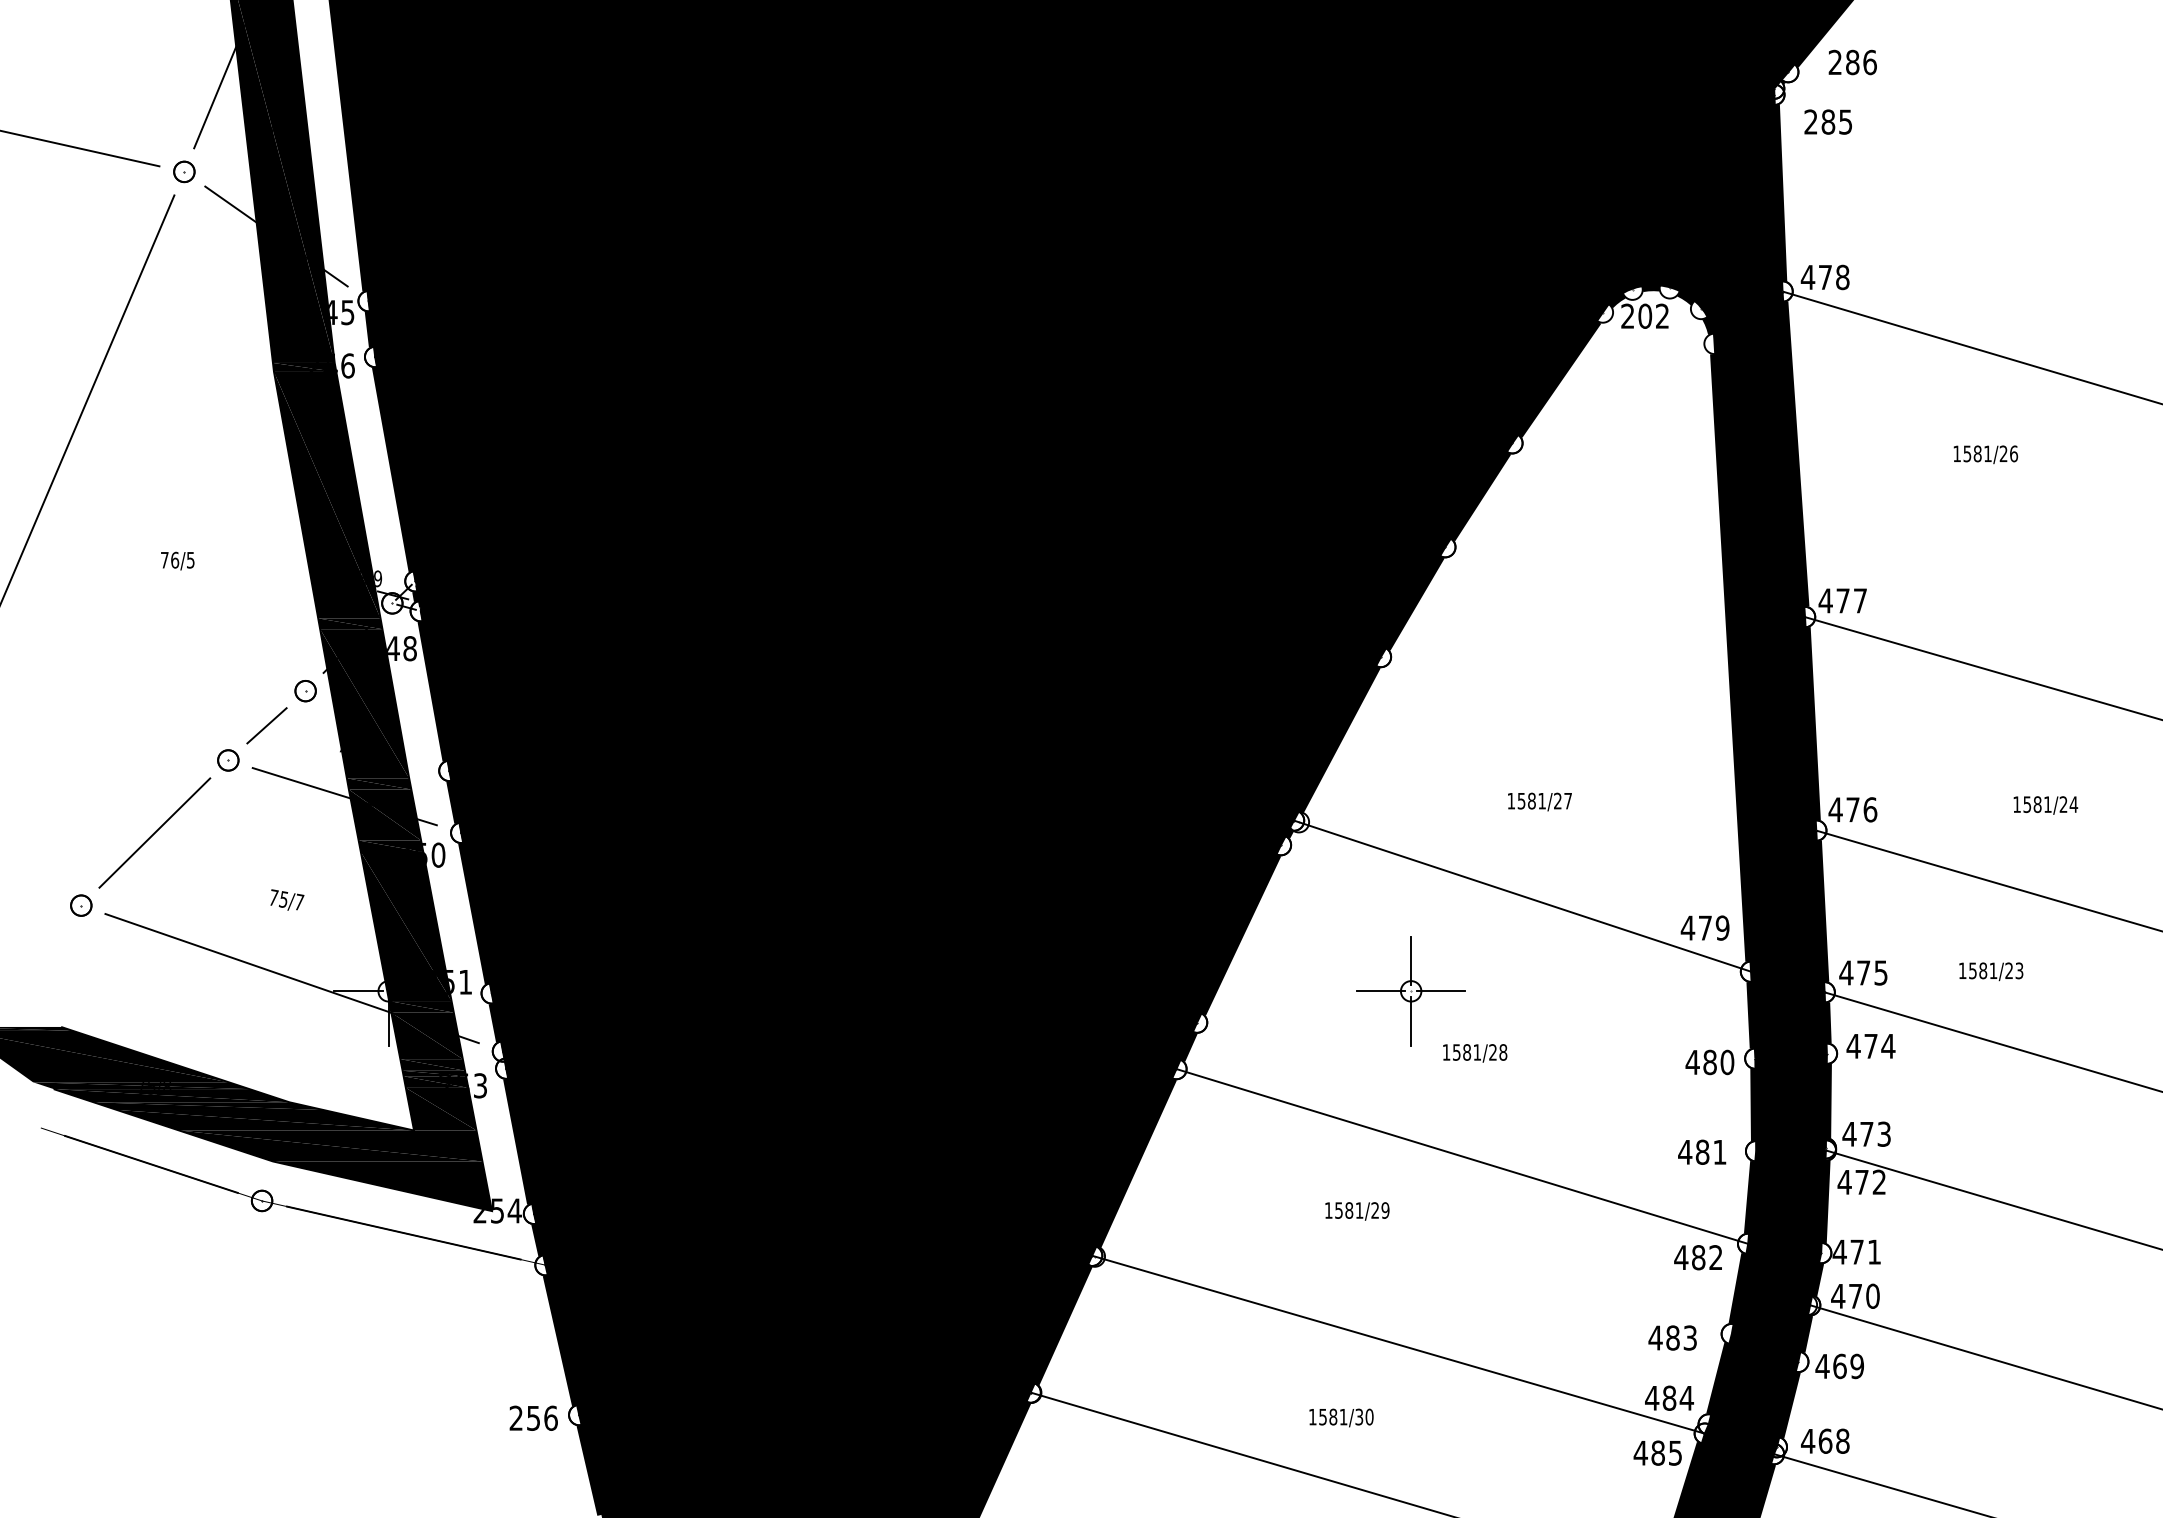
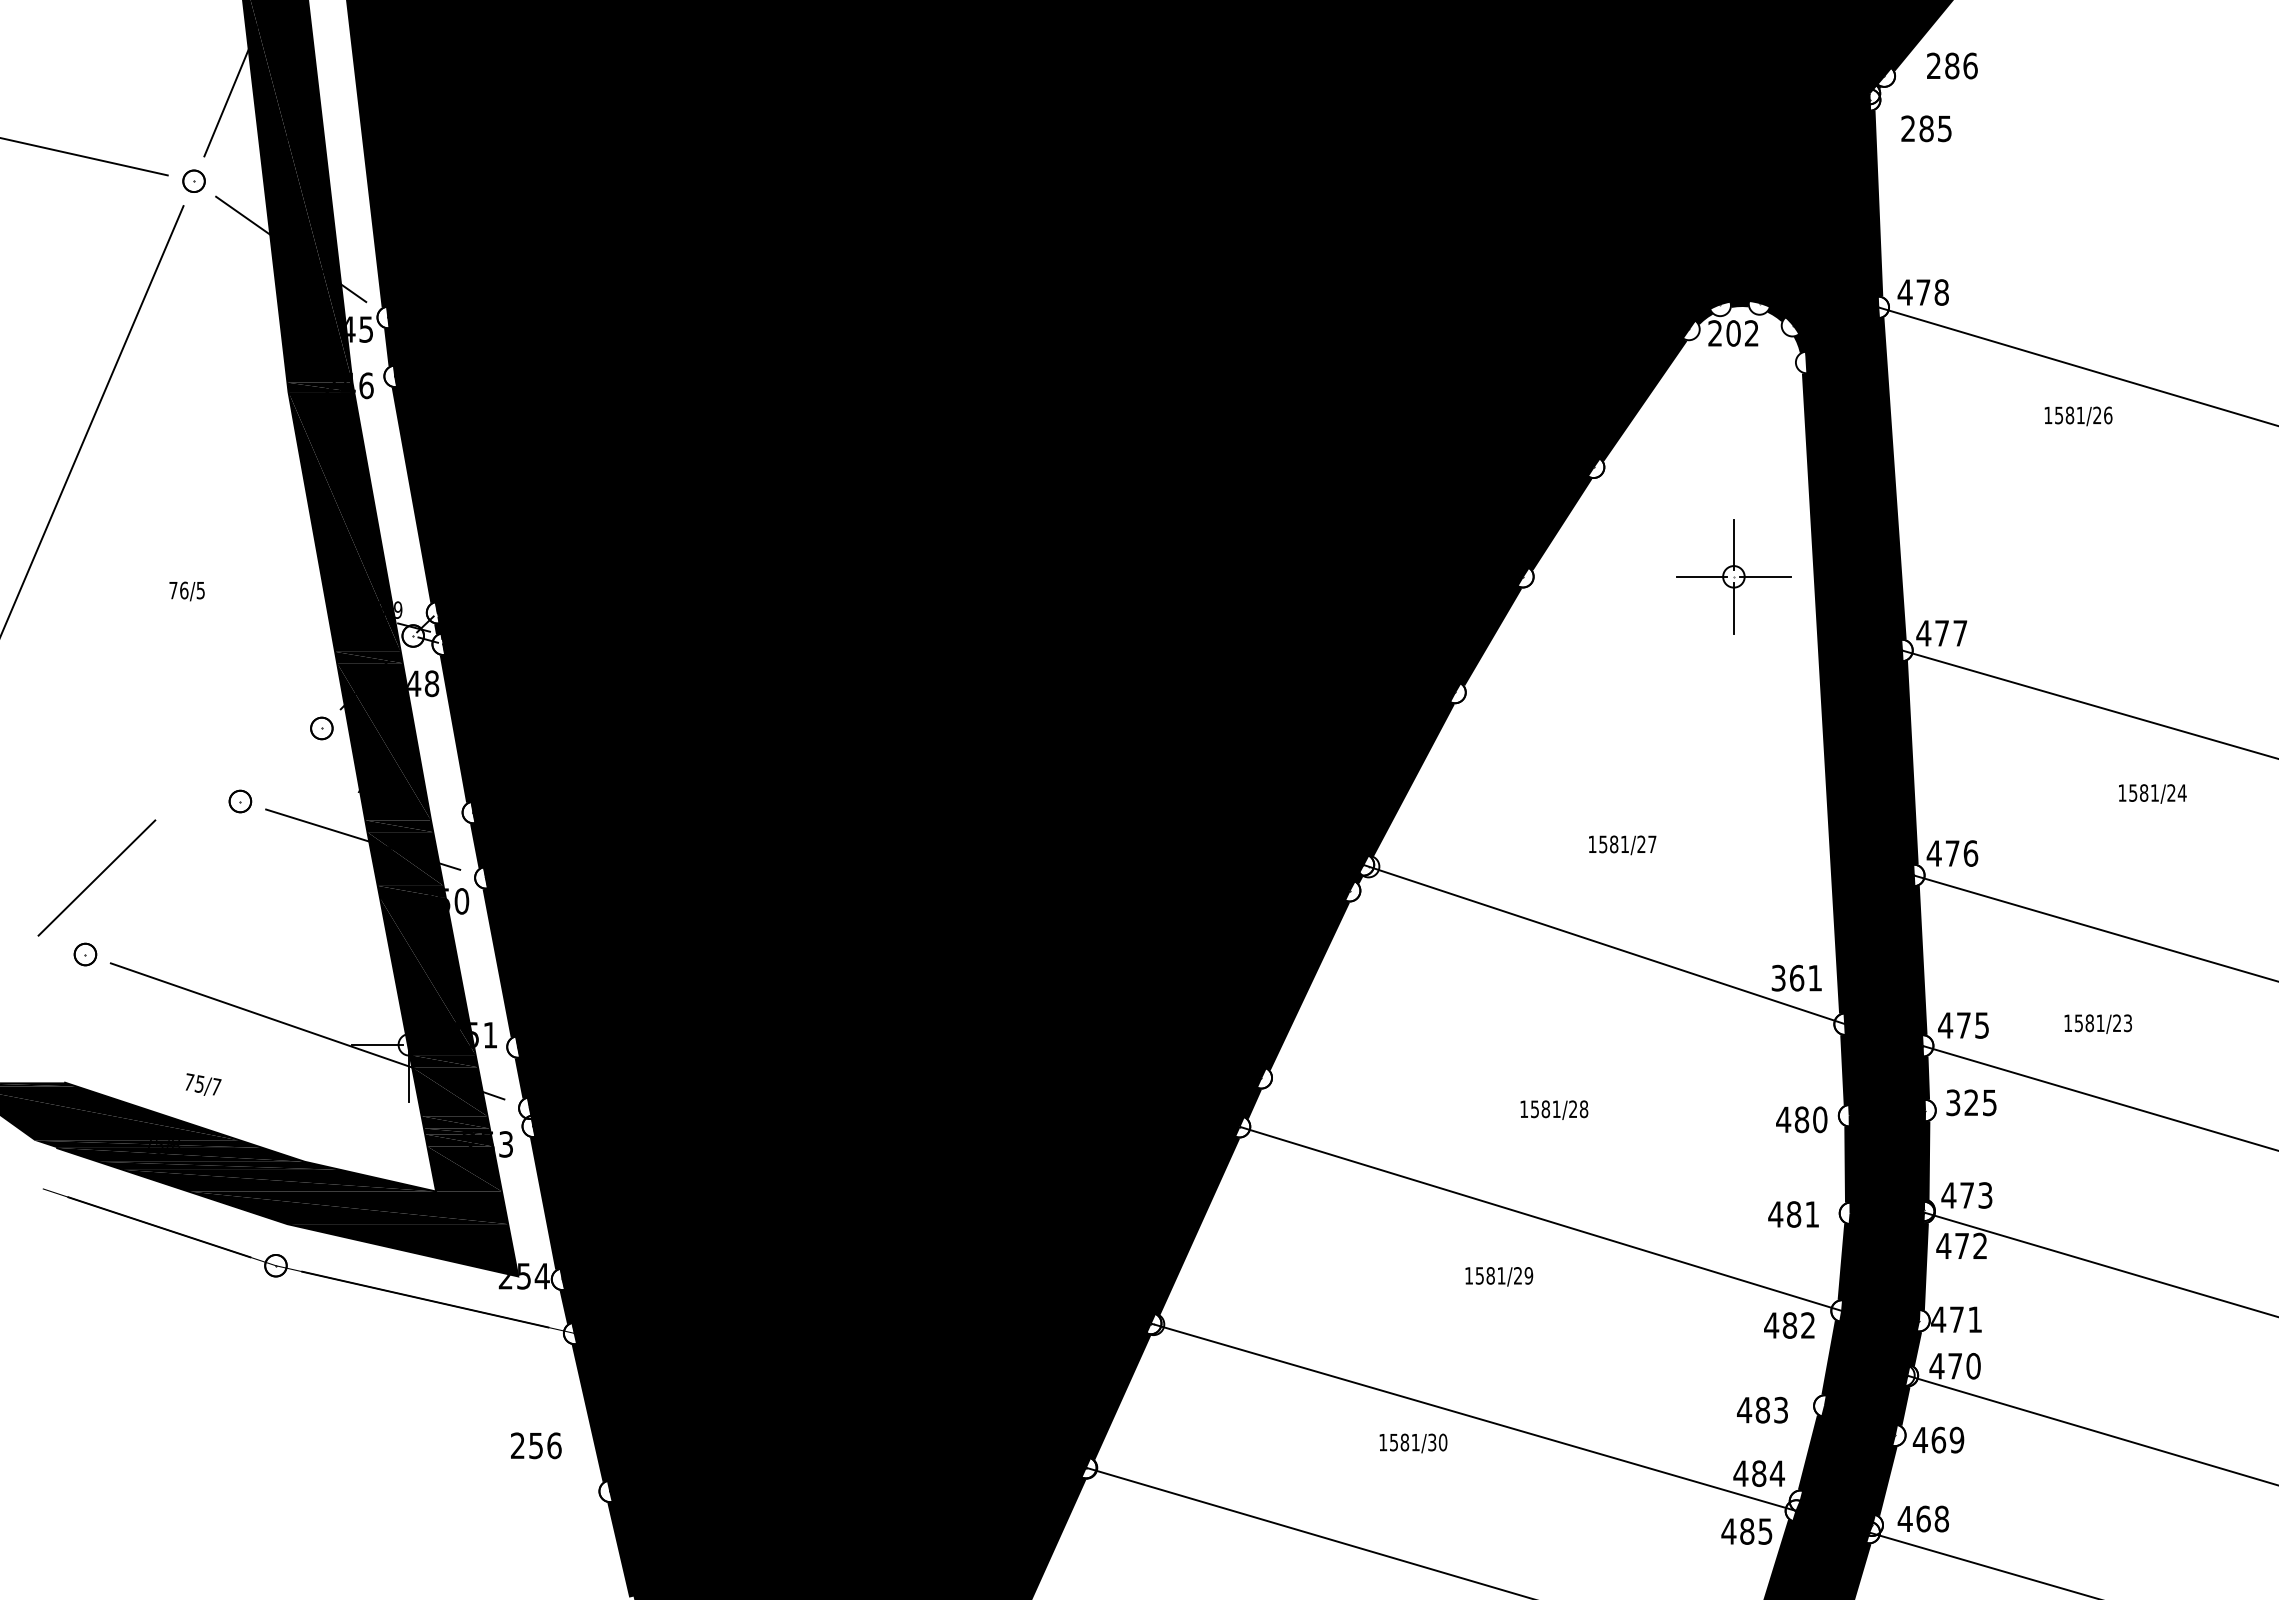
text: (1985, 454) -> (2078, 416), moved
line: (266, 725) -> (280, 764), removed
text: (2045, 805) -> (2152, 793), moved
line: (154, 832) -> (96, 877), moved
text: (287, 899) -> (203, 1084), moved
text: (1704, 927) -> (1796, 977), 479 -> 361
part: (1410, 991) -> (1733, 576), moved
text: (1870, 1046) -> (1971, 1102), 474 -> 325
text: (1357, 1211) -> (1499, 1276), moved
text: (533, 1418) -> (536, 1445), moved
text: (1341, 1418) -> (1413, 1443), moved

